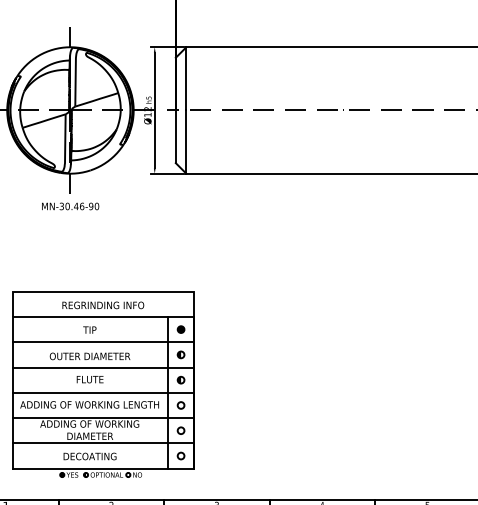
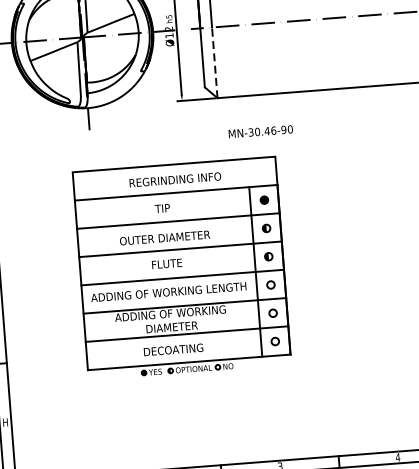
line: (186, 142) -> (214, 63), solid -> dashed
text: (70, 206) -> (260, 131), moved
part: (103, 384) -> (182, 268), moved

